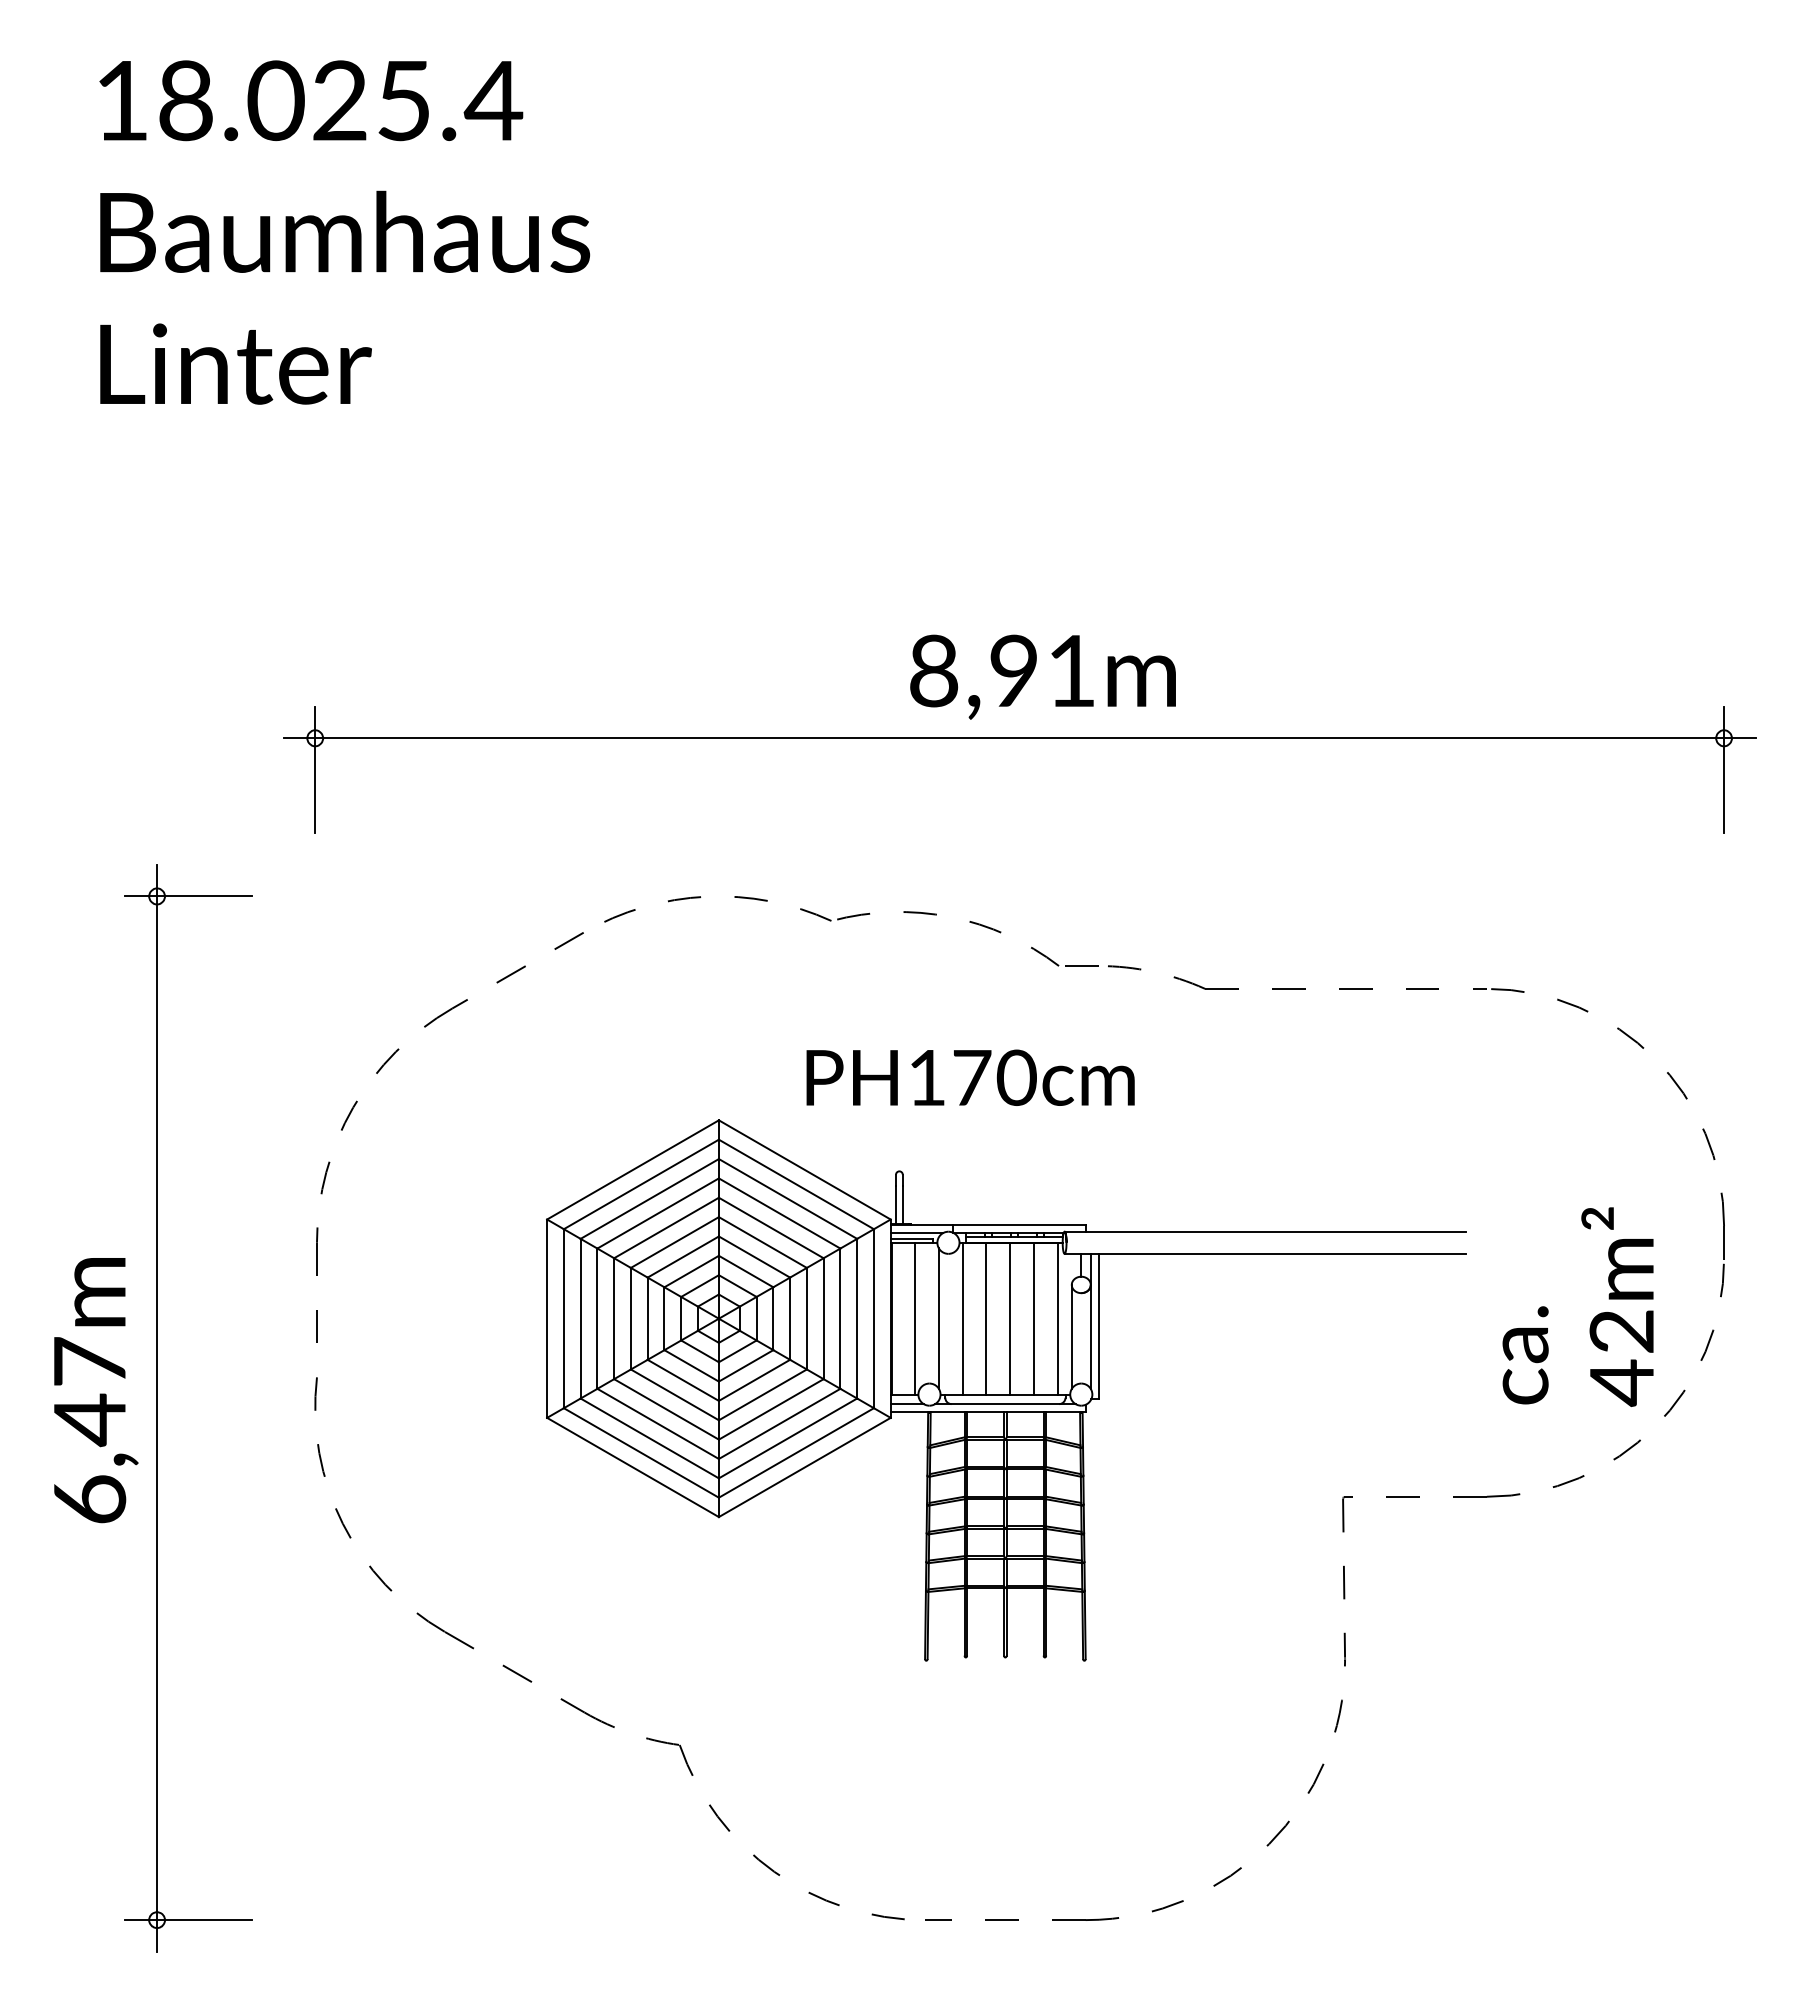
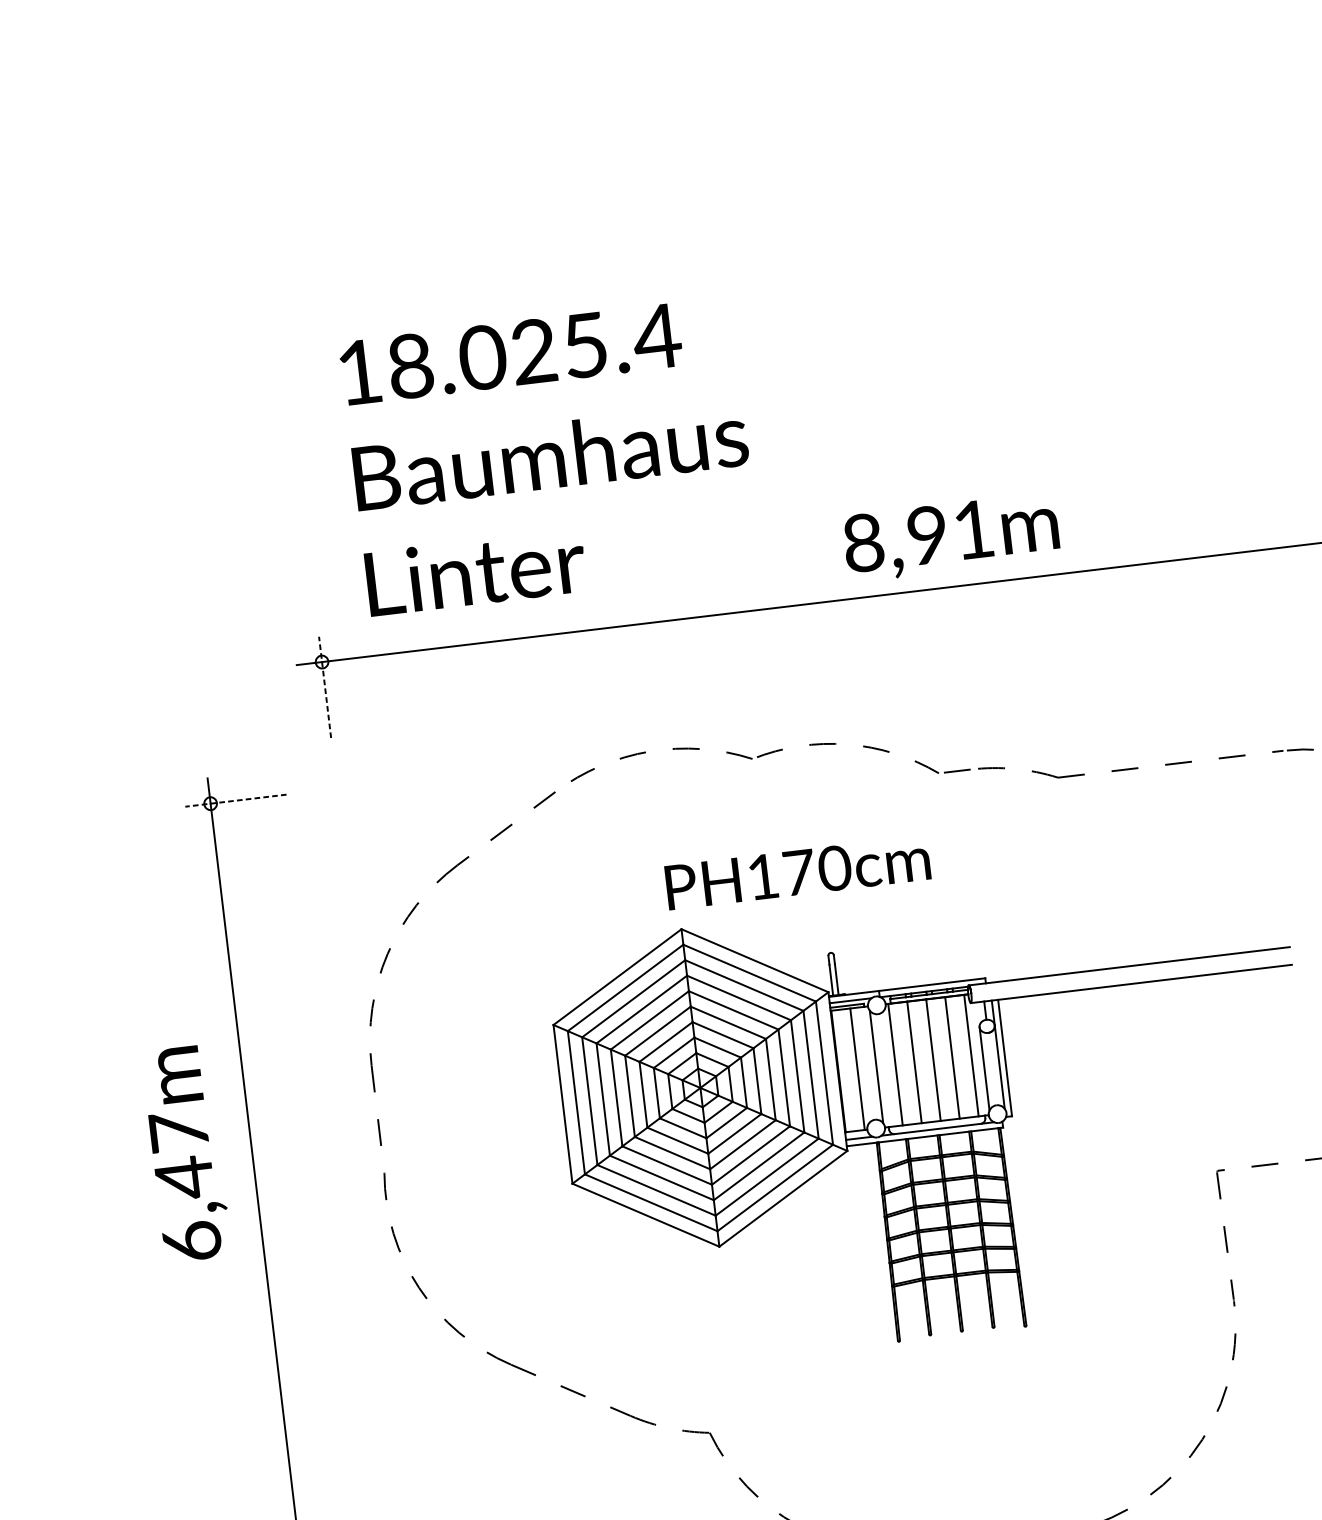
text: (344, 232) -> (550, 456), moved
text: (1042, 676) -> (950, 536), moved
line: (315, 769) -> (325, 687), solid -> dashed
line: (188, 896) -> (235, 800), solid -> dashed
text: (970, 1077) -> (797, 872), moved
text: (96, 1390) -> (186, 1153), moved

